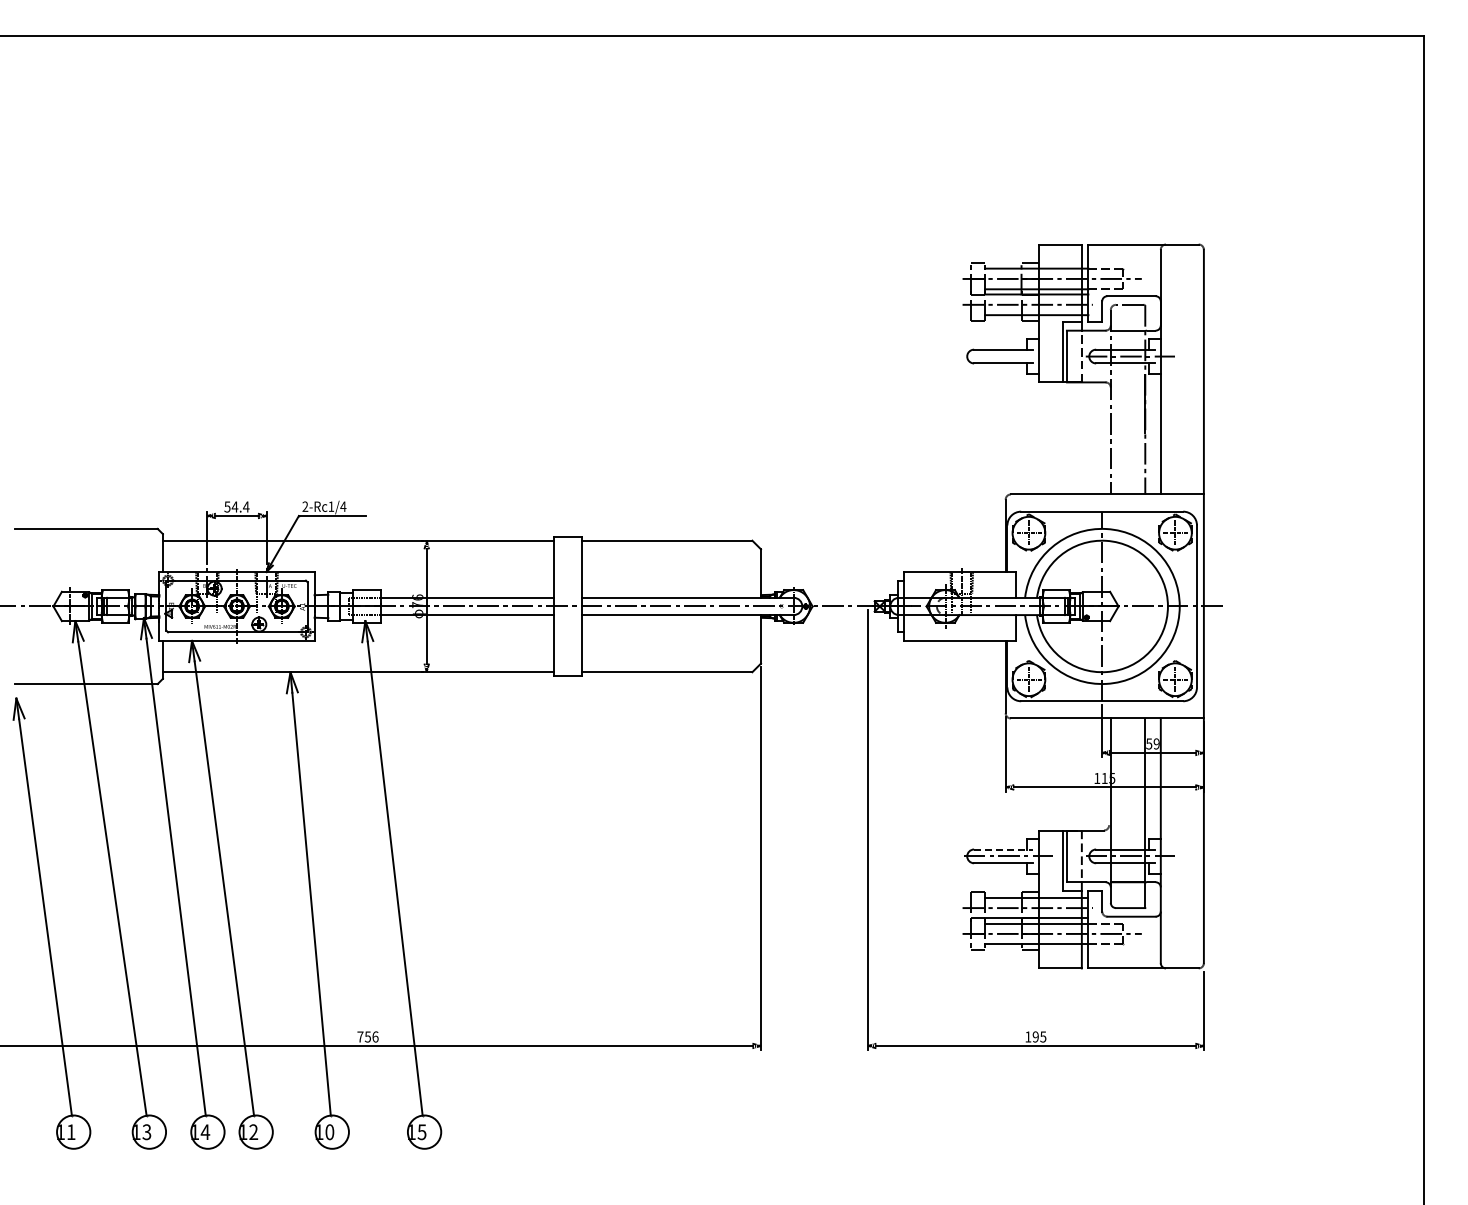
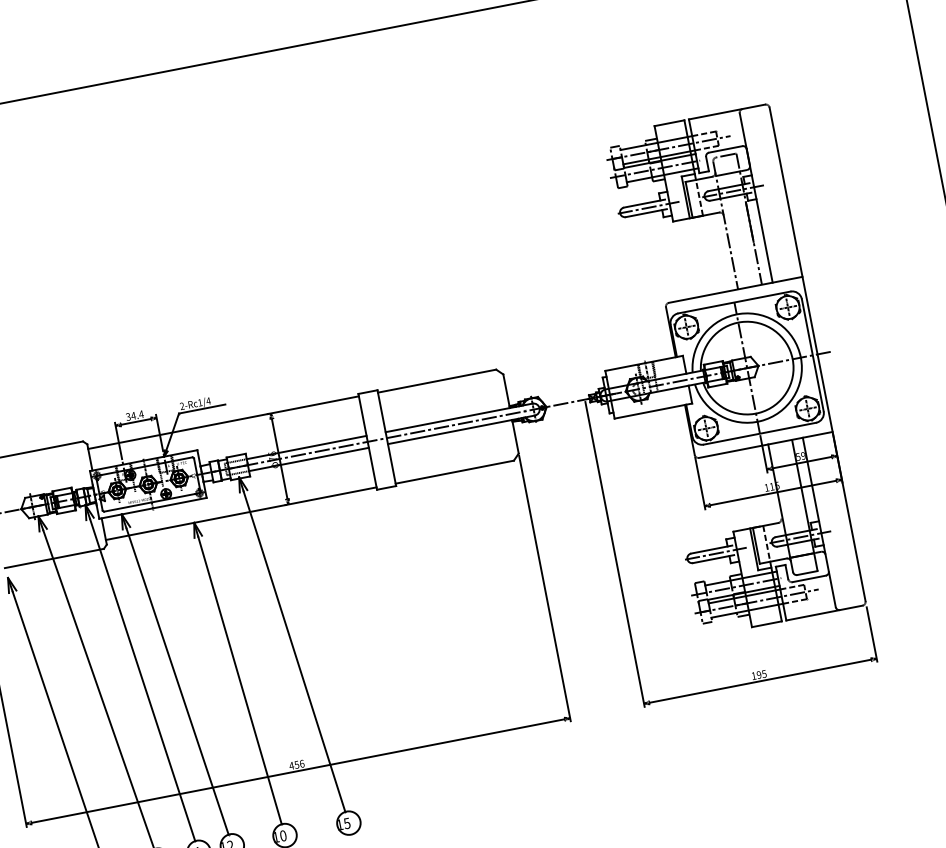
line: (1007, 356) -> (648, 207), added
text: (227, 506) -> (128, 416), 54.4 -> 34.4
line: (1003, 849) -> (711, 549), dashed -> solid
text: (360, 1036) -> (291, 765), 756 -> 456

